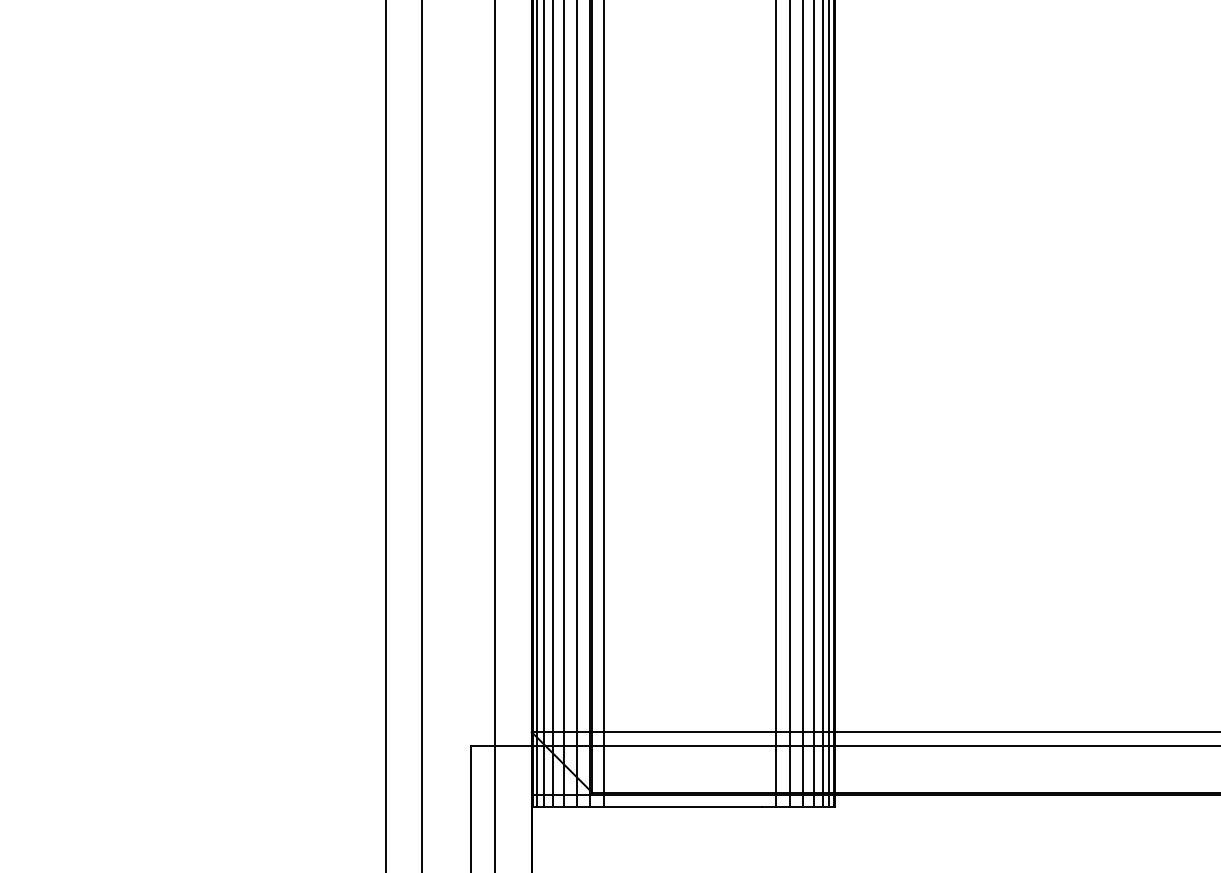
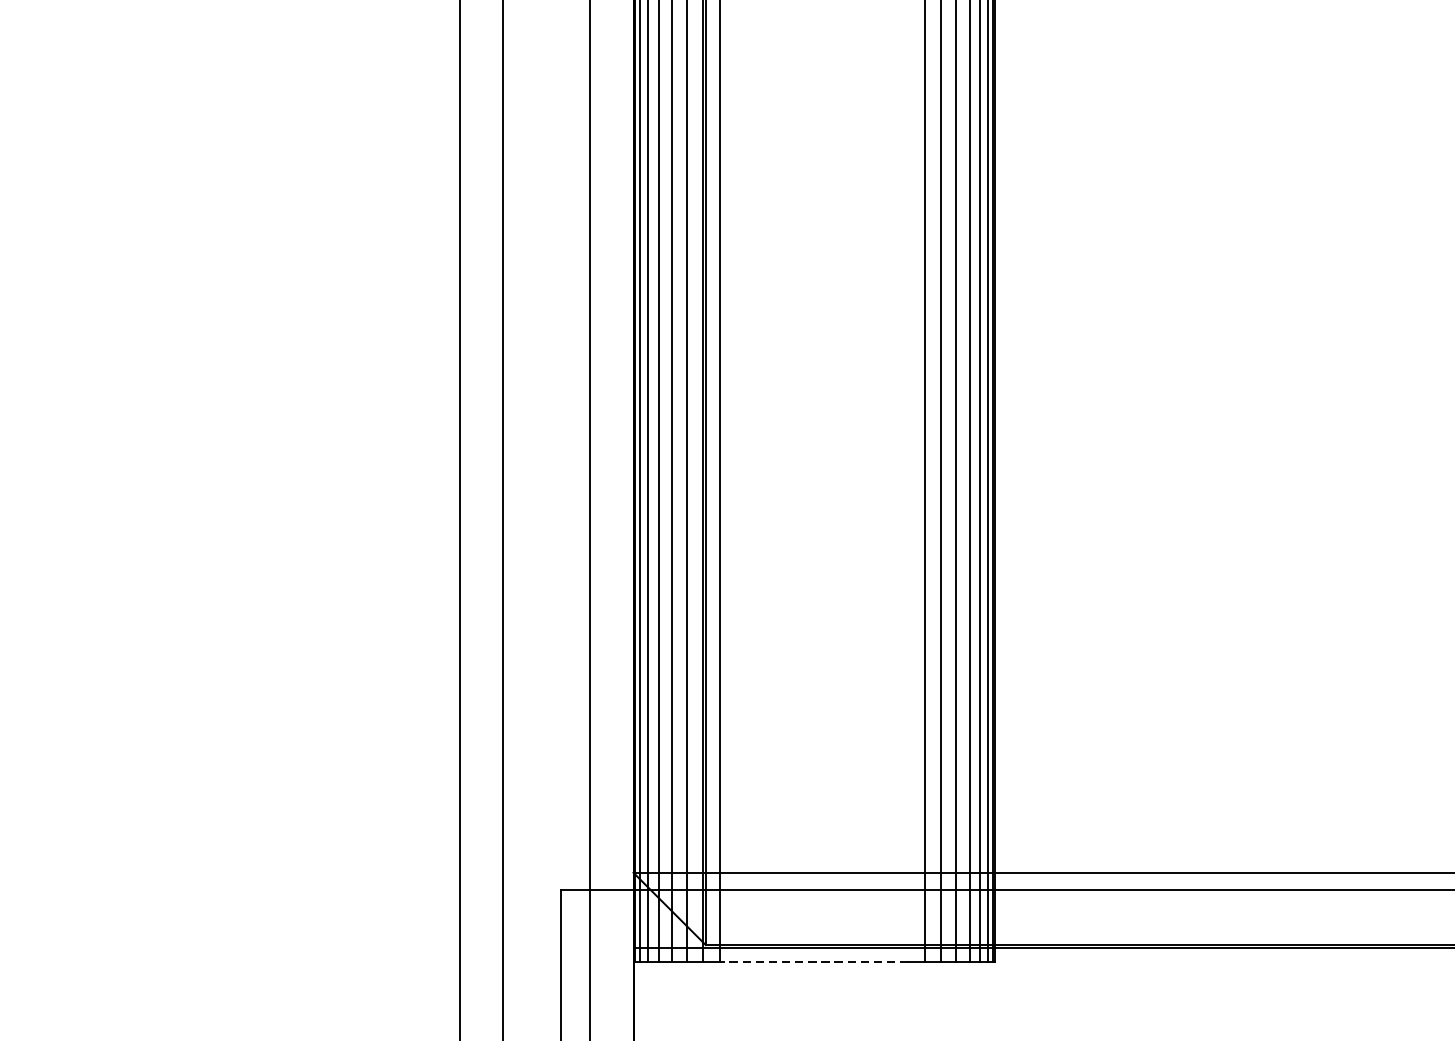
line: (683, 806) -> (814, 961), solid -> dashed

